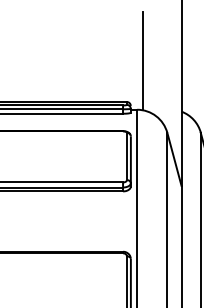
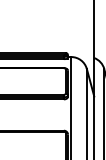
line: (143, 60) -> (74, 31), removed

